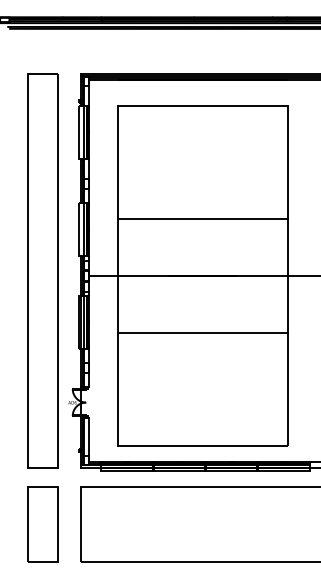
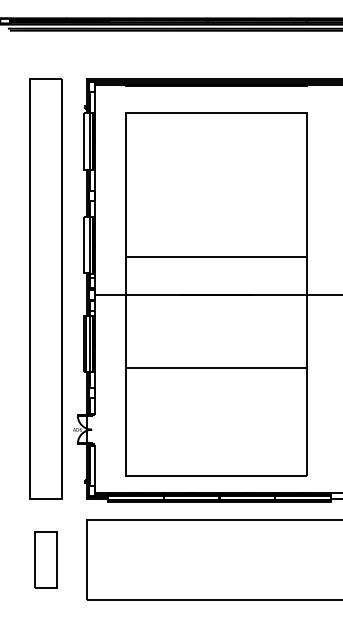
line: (202, 219) -> (216, 257), moved
line: (202, 333) -> (216, 368), moved
part: (42, 524) -> (45, 559), size x0.7

